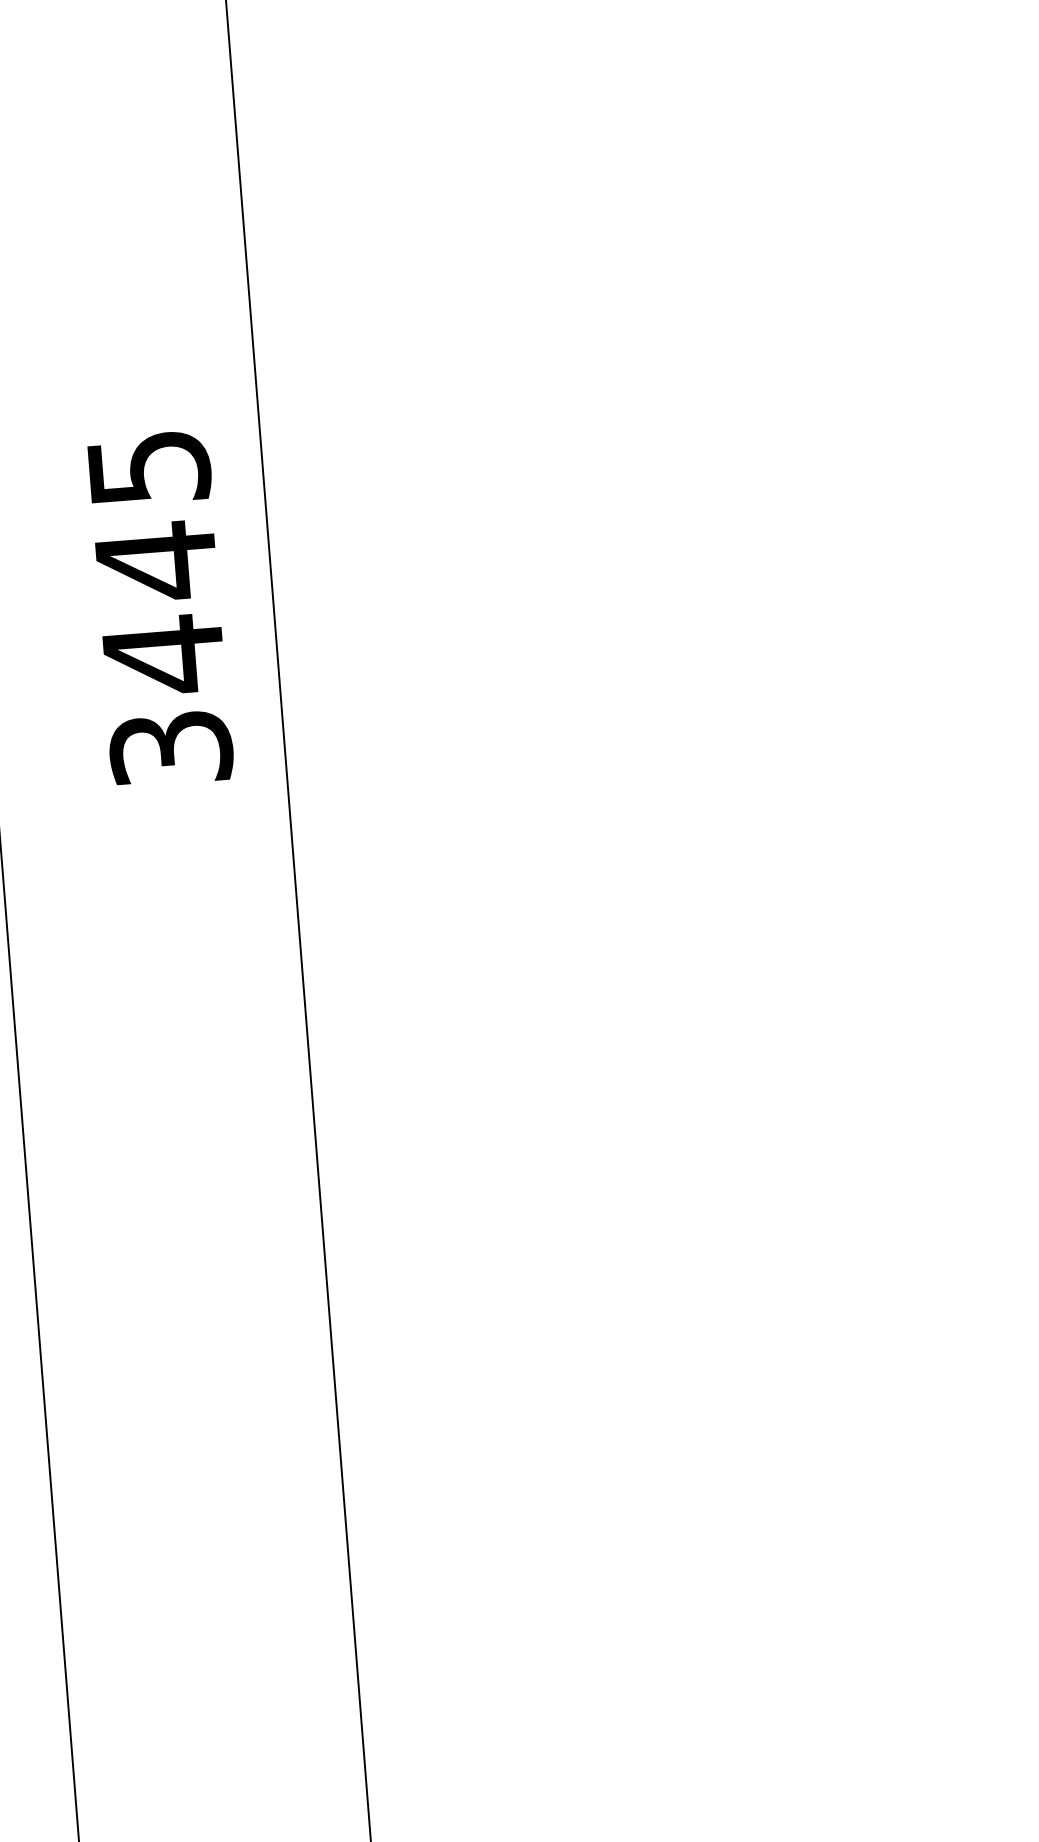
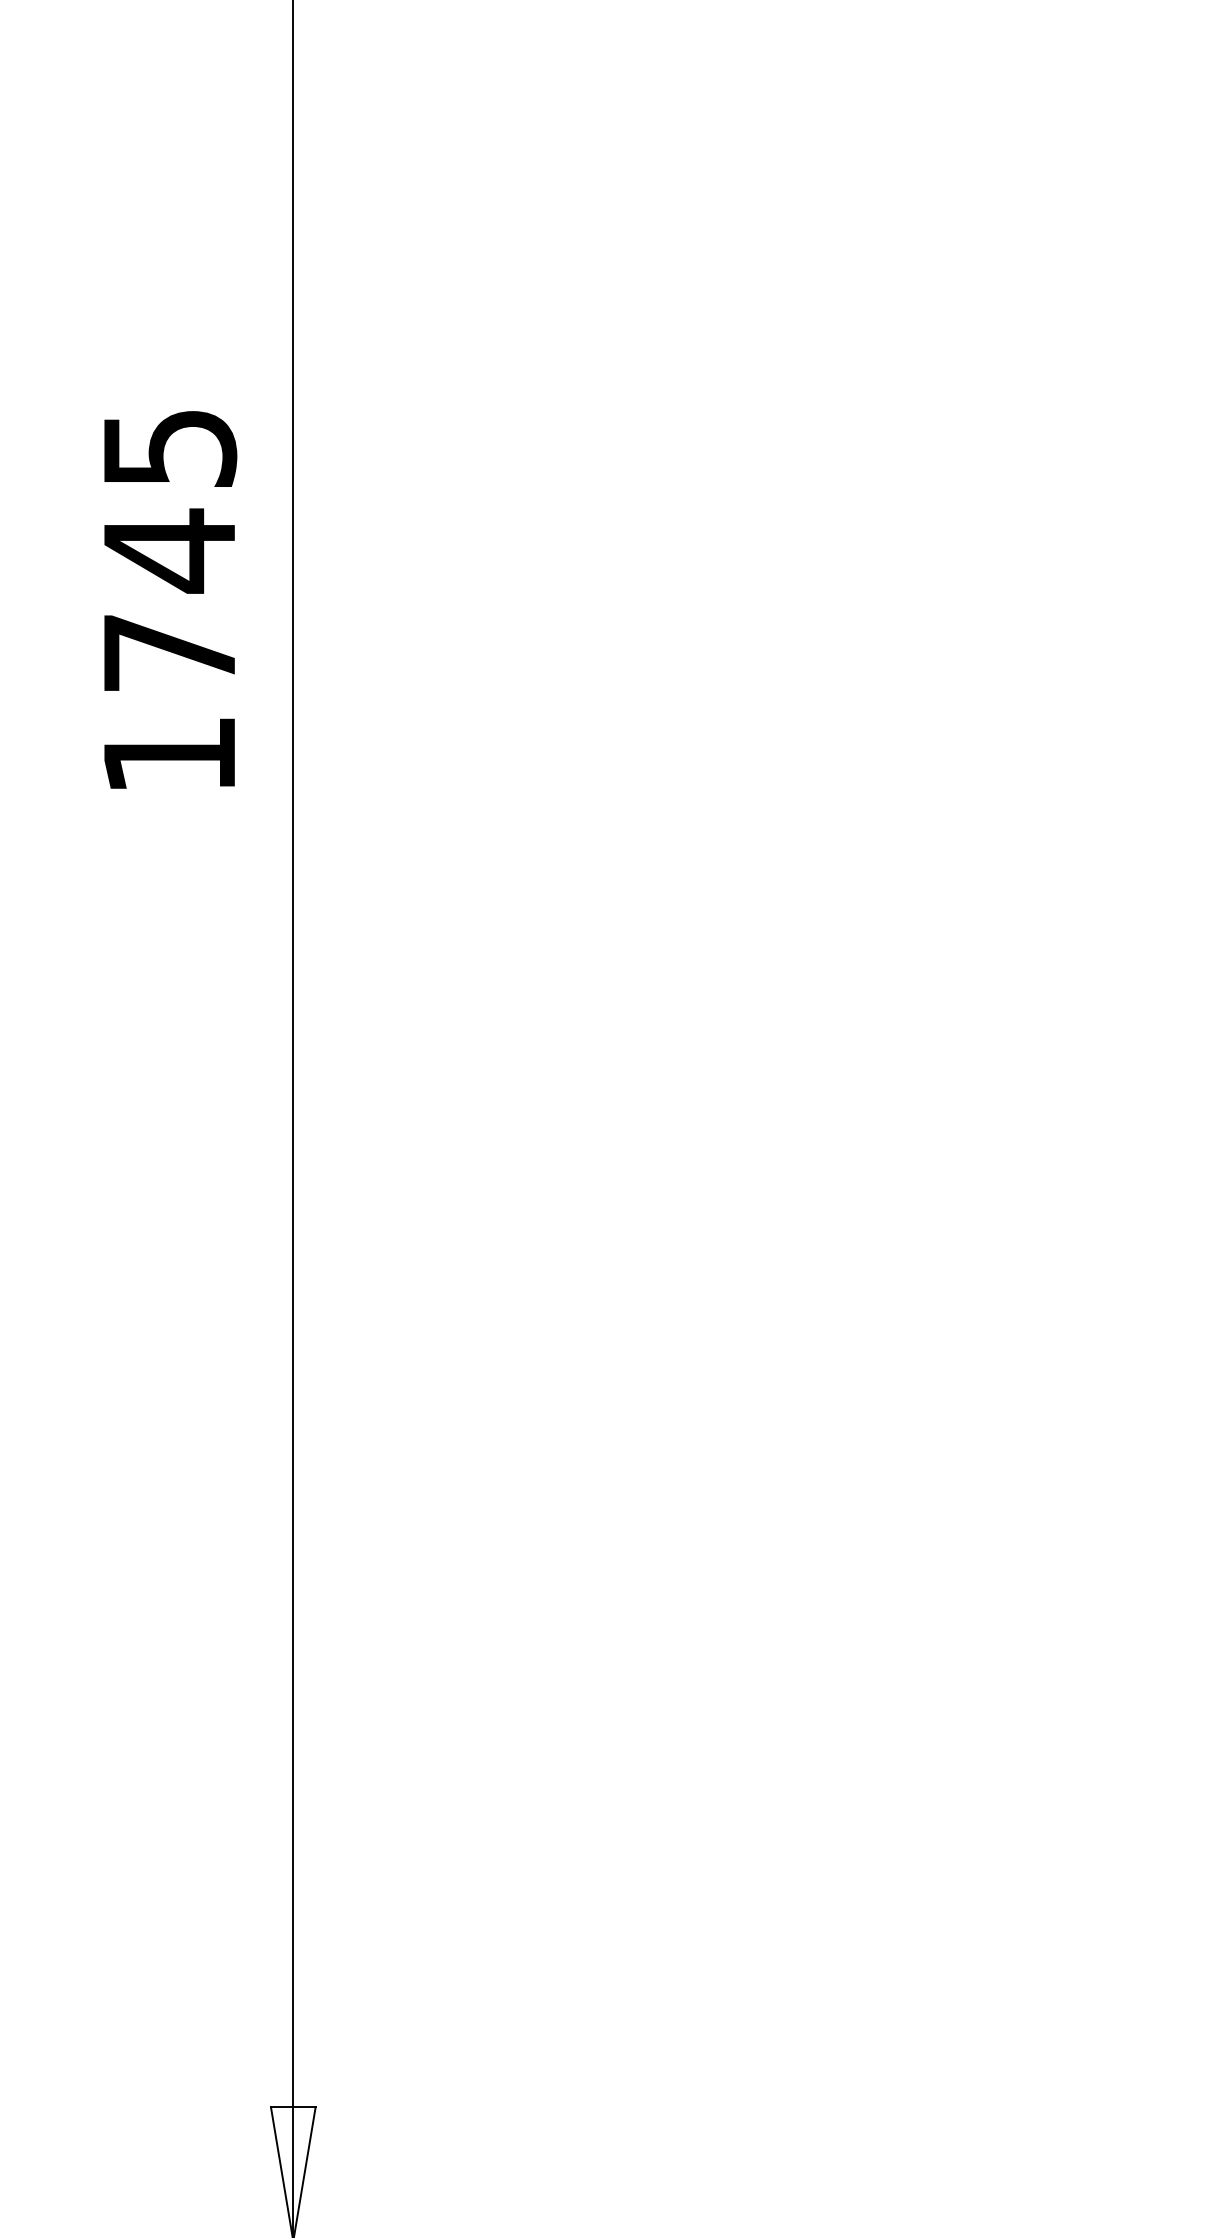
text: (167, 700) -> (169, 702), 3445 -> 1745

